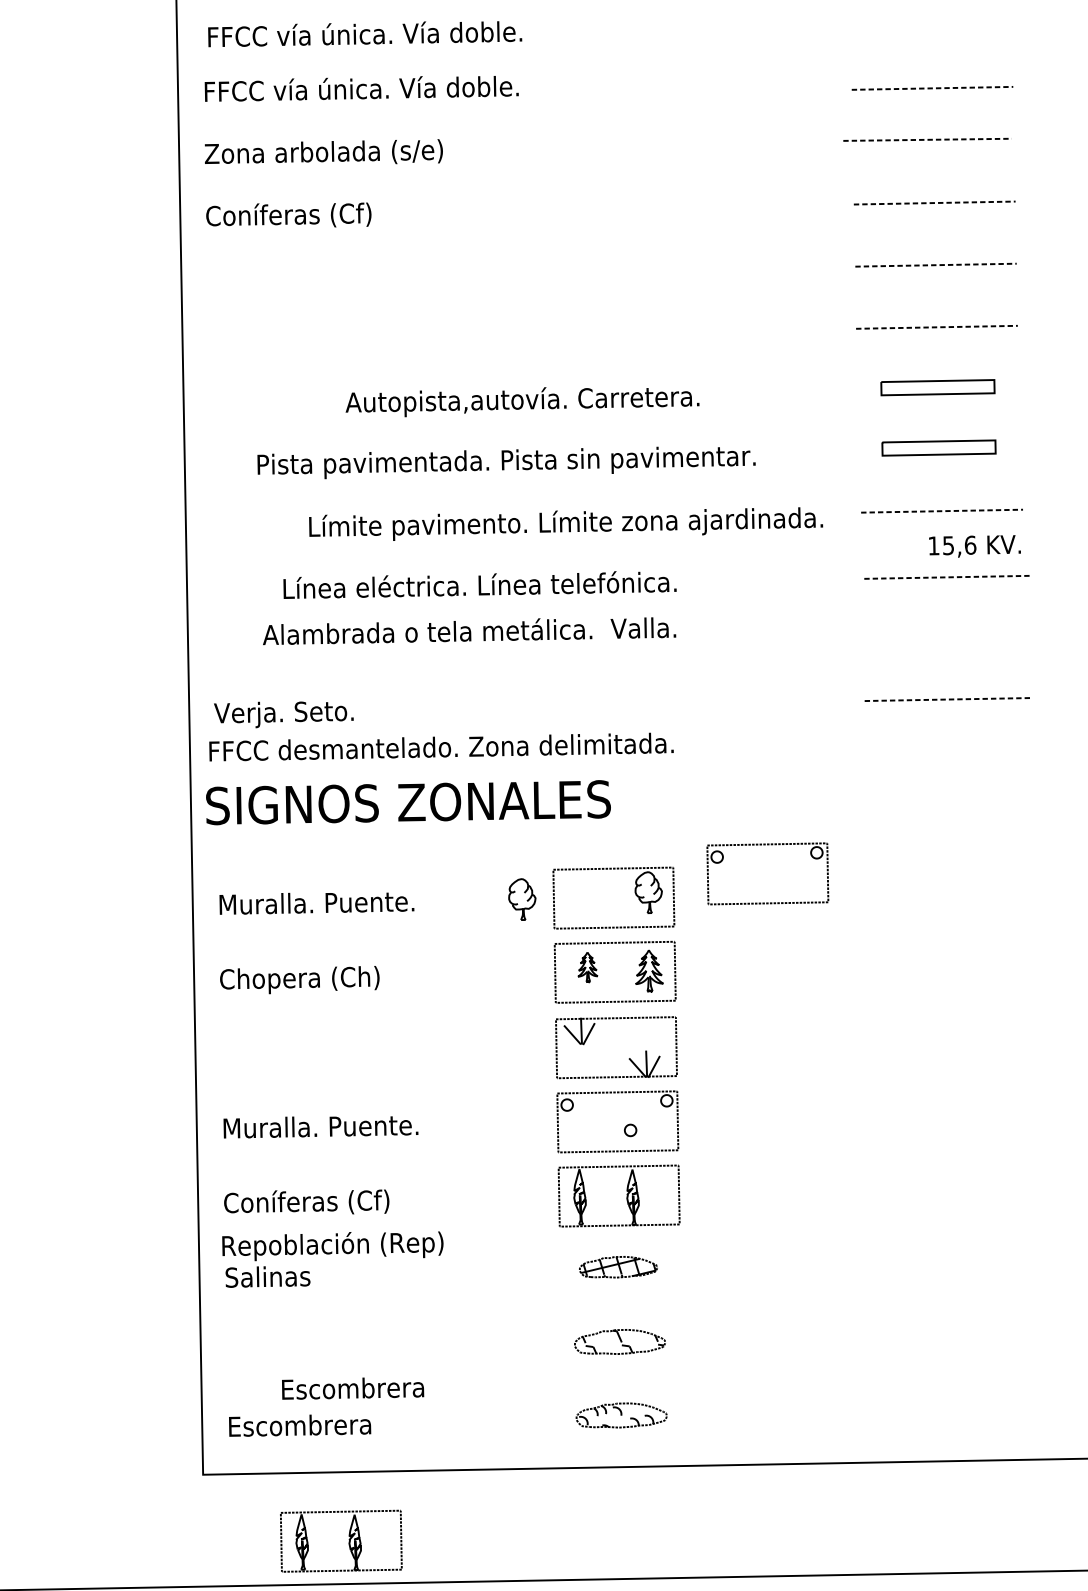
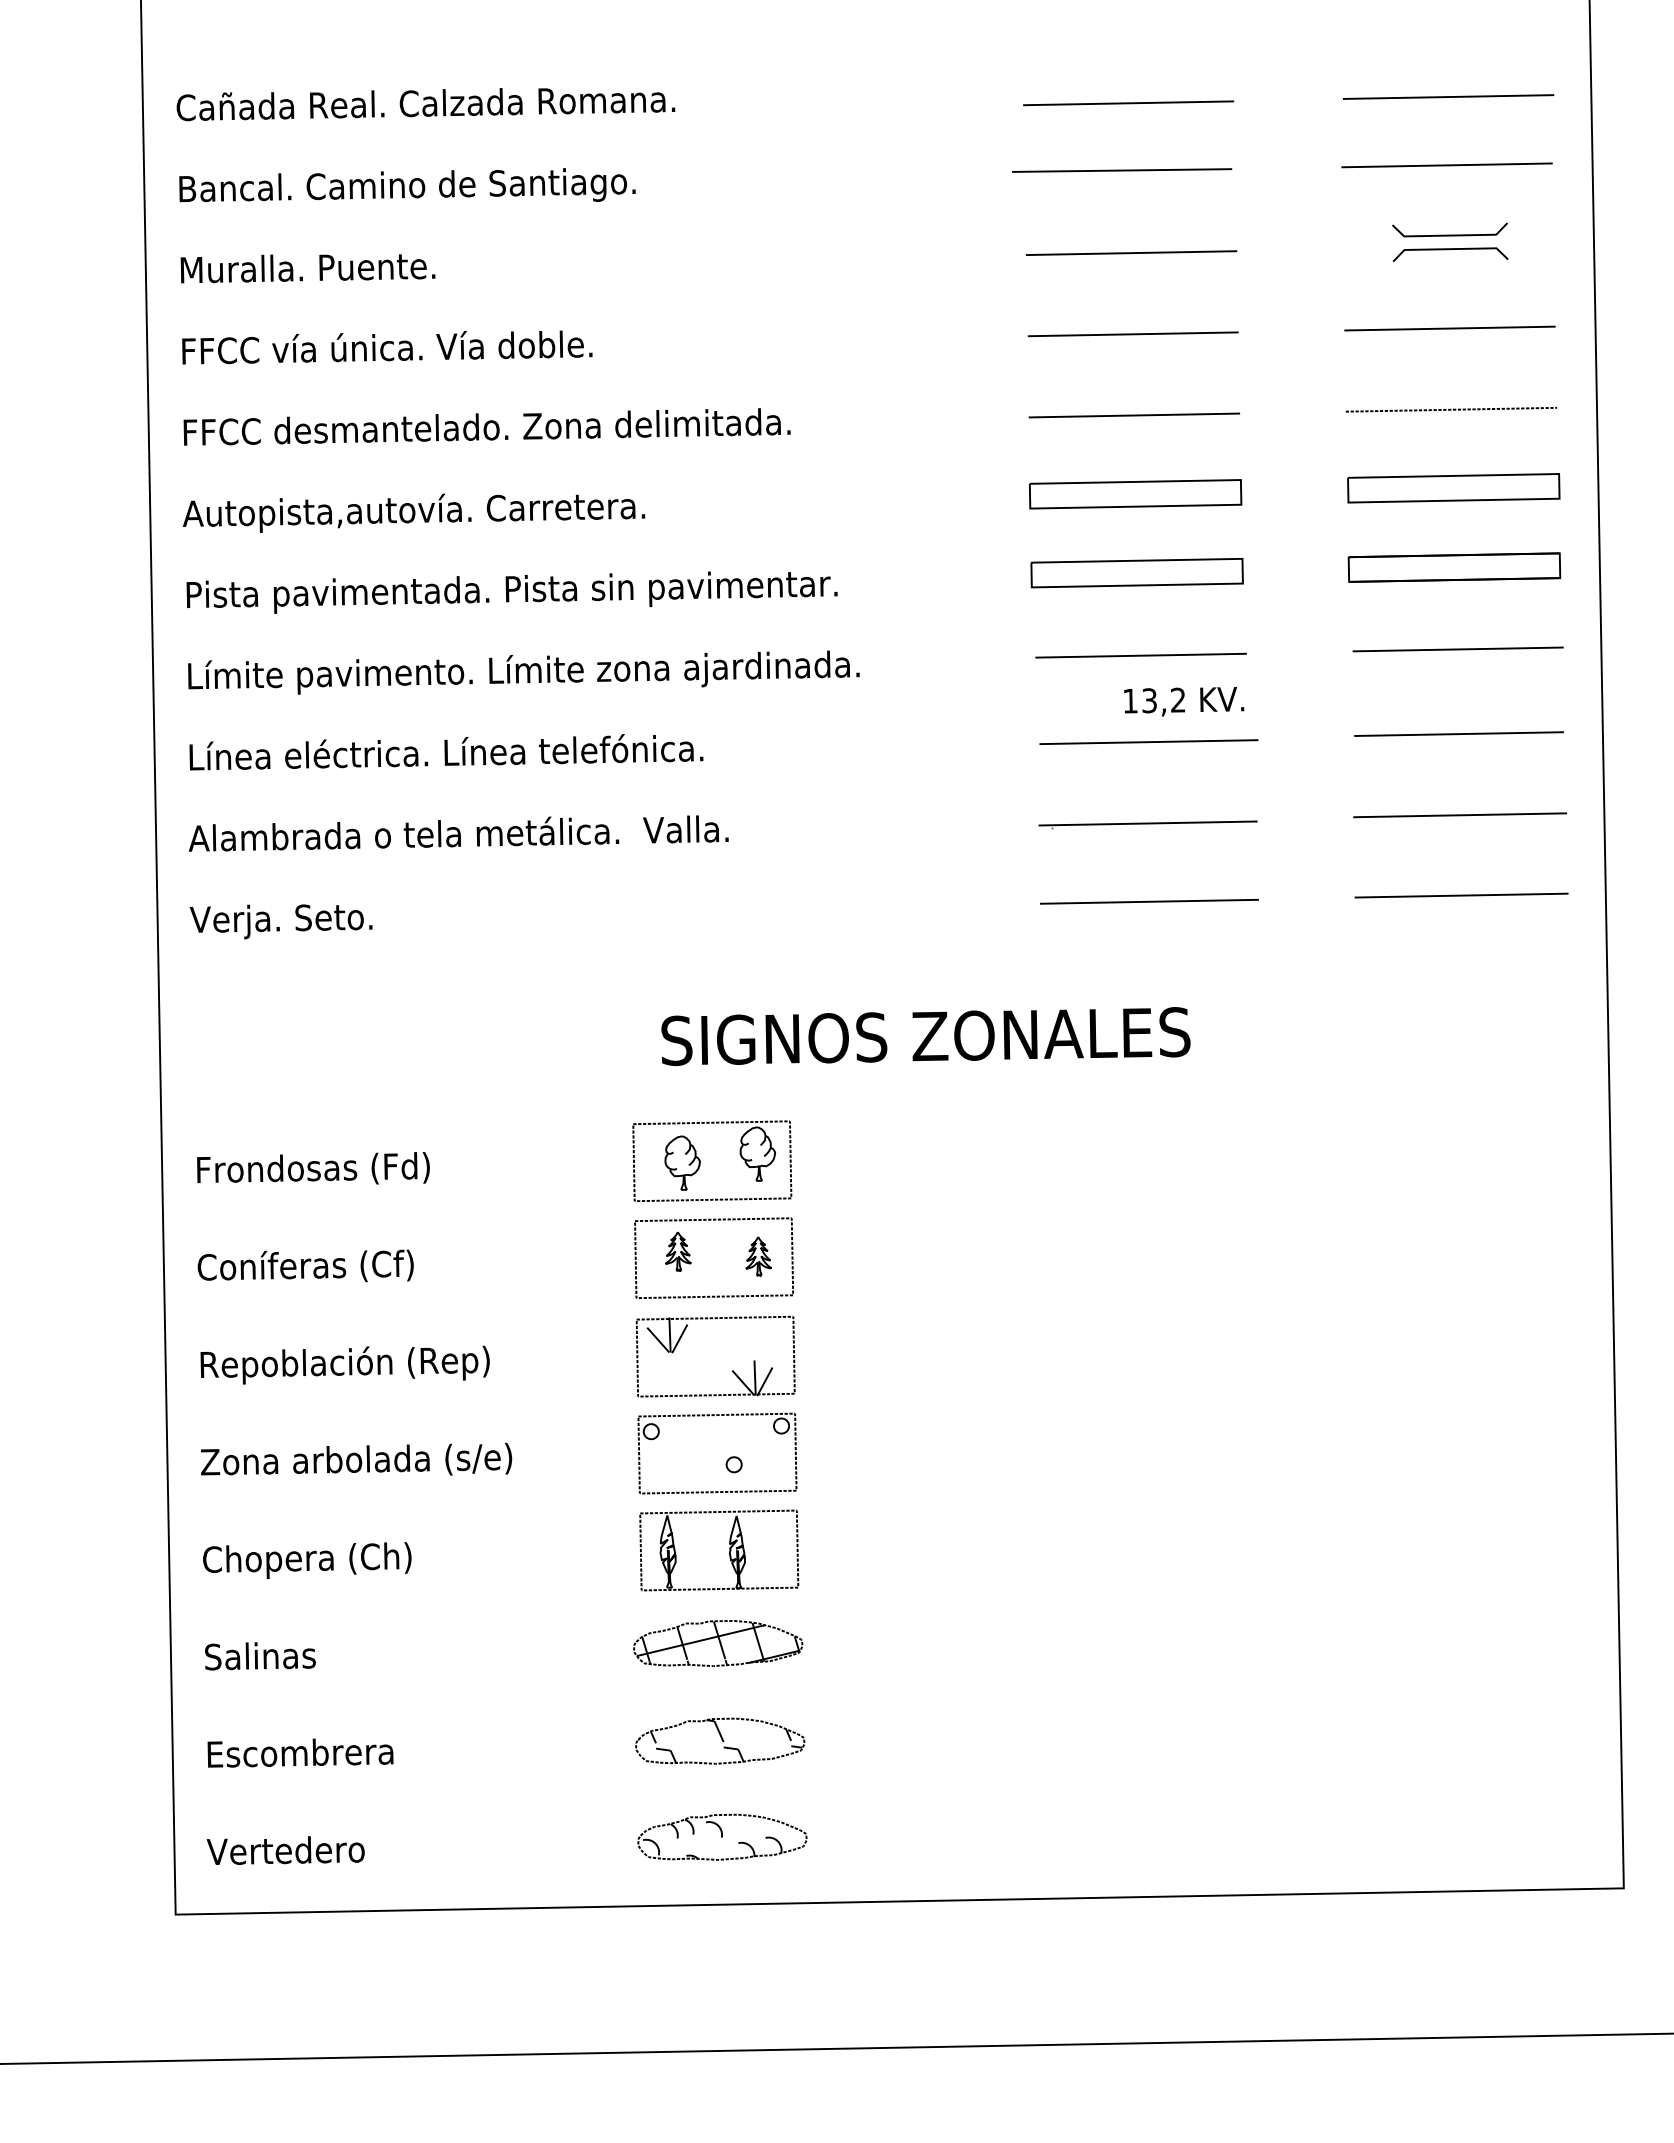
text: (365, 34) -> (387, 347), moved
line: (932, 88) -> (1128, 103), dashed -> solid
text: (394, 89) -> (425, 104), FFCC vía única. Vía doble. -> Cañada Real. Calzada Romana.
line: (927, 139) -> (1122, 170), dashed -> solid
text: (379, 151) -> (406, 185), Zona arbolada (s/e) -> Bancal. Camino de Santiago.
line: (934, 203) -> (1131, 253), dashed -> solid
text: (304, 214) -> (307, 268), Coníferas (Cf) -> Muralla. Puente.
line: (936, 265) -> (1133, 334), dashed -> solid
line: (937, 327) -> (1134, 415), dashed -> solid
part: (937, 387) -> (1135, 494), size x1.43
text: (522, 401) -> (413, 512), moved
part: (938, 448) -> (1136, 573), size x1.43
text: (506, 462) -> (511, 592), moved
line: (942, 511) -> (1141, 655), dashed -> solid
text: (565, 524) -> (523, 672), moved
text: (959, 544) -> (1163, 699), 15,6 -> 13,2
line: (948, 577) -> (1149, 742), dashed -> solid
text: (480, 585) -> (446, 752), moved
text: (469, 631) -> (458, 833), moved
part: (946, 640) -> (1147, 824), added
line: (948, 699) -> (1149, 901), dashed -> solid
text: (441, 746) -> (486, 426), moved
text: (408, 802) -> (925, 1036), moved
part: (764, 845) -> (908, 1092), removed
part: (522, 899) -> (682, 1162), moved
text: (317, 903) -> (325, 1168), Muralla. Puente. -> Frondosas (Fd)
part: (649, 971) -> (758, 1256), size x0.71
text: (310, 979) -> (316, 1267), Chopera (Ch) -> Coníferas (Cf)
text: (341, 1125) -> (356, 1458), Muralla. Puente. -> Zona arbolada (s/e)
text: (315, 1203) -> (322, 1560), Coníferas (Cf) -> Chopera (Ch)
text: (332, 1245) -> (344, 1364), moved
part: (618, 1267) -> (718, 1643), size x1.67
part: (620, 1341) -> (720, 1740), size x1.43
text: (353, 1388) -> (300, 1752), moved
part: (621, 1414) -> (722, 1836), size x1.43
text: (298, 1425) -> (300, 1850), Escombrera -> Vertedero
part: (348, 1543) -> (365, 2004), removed

